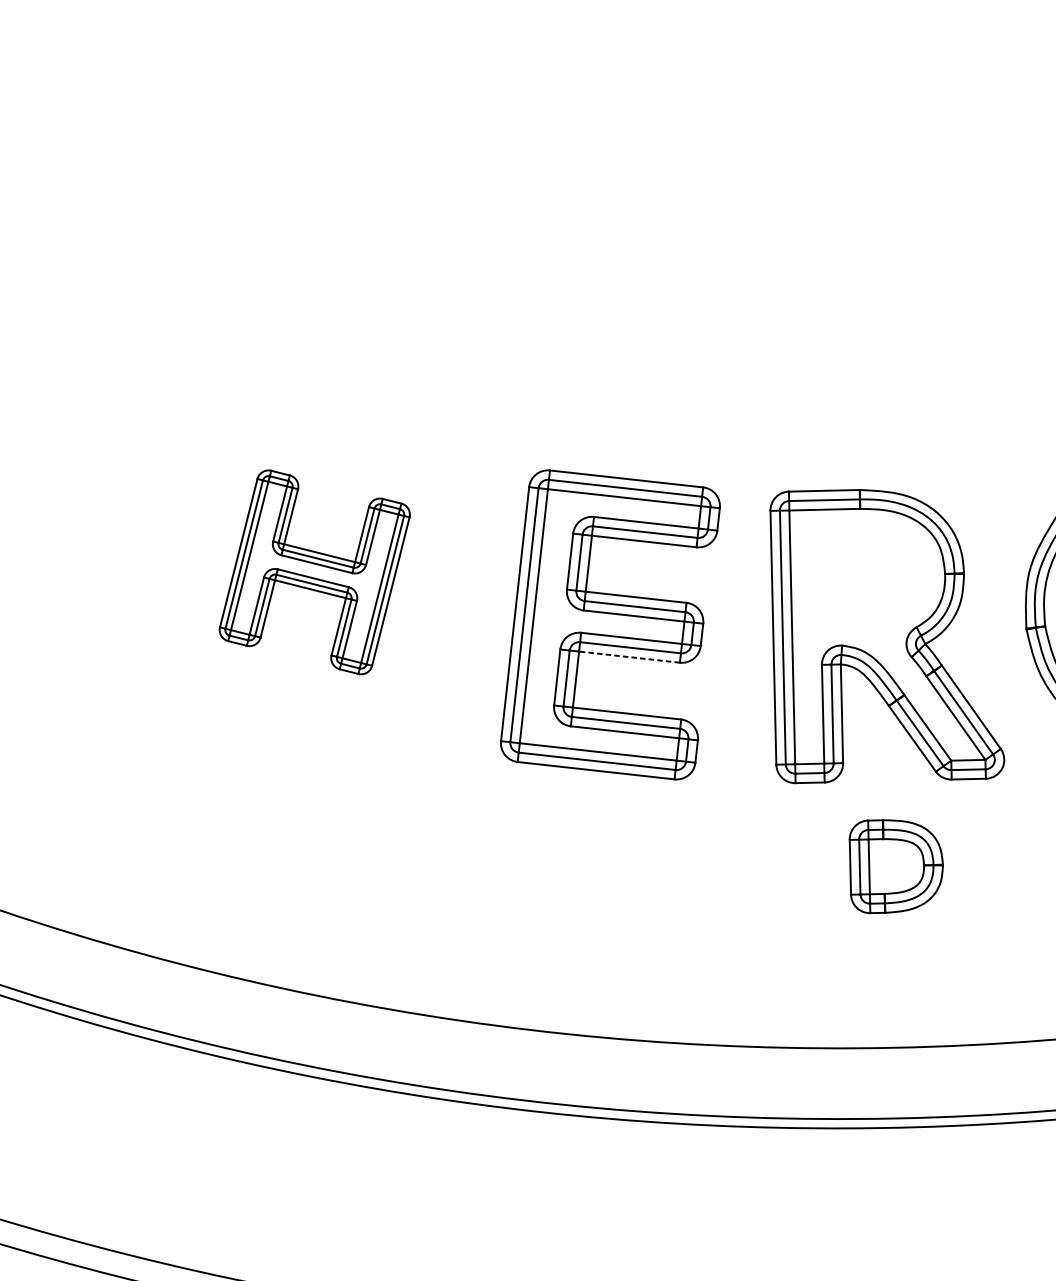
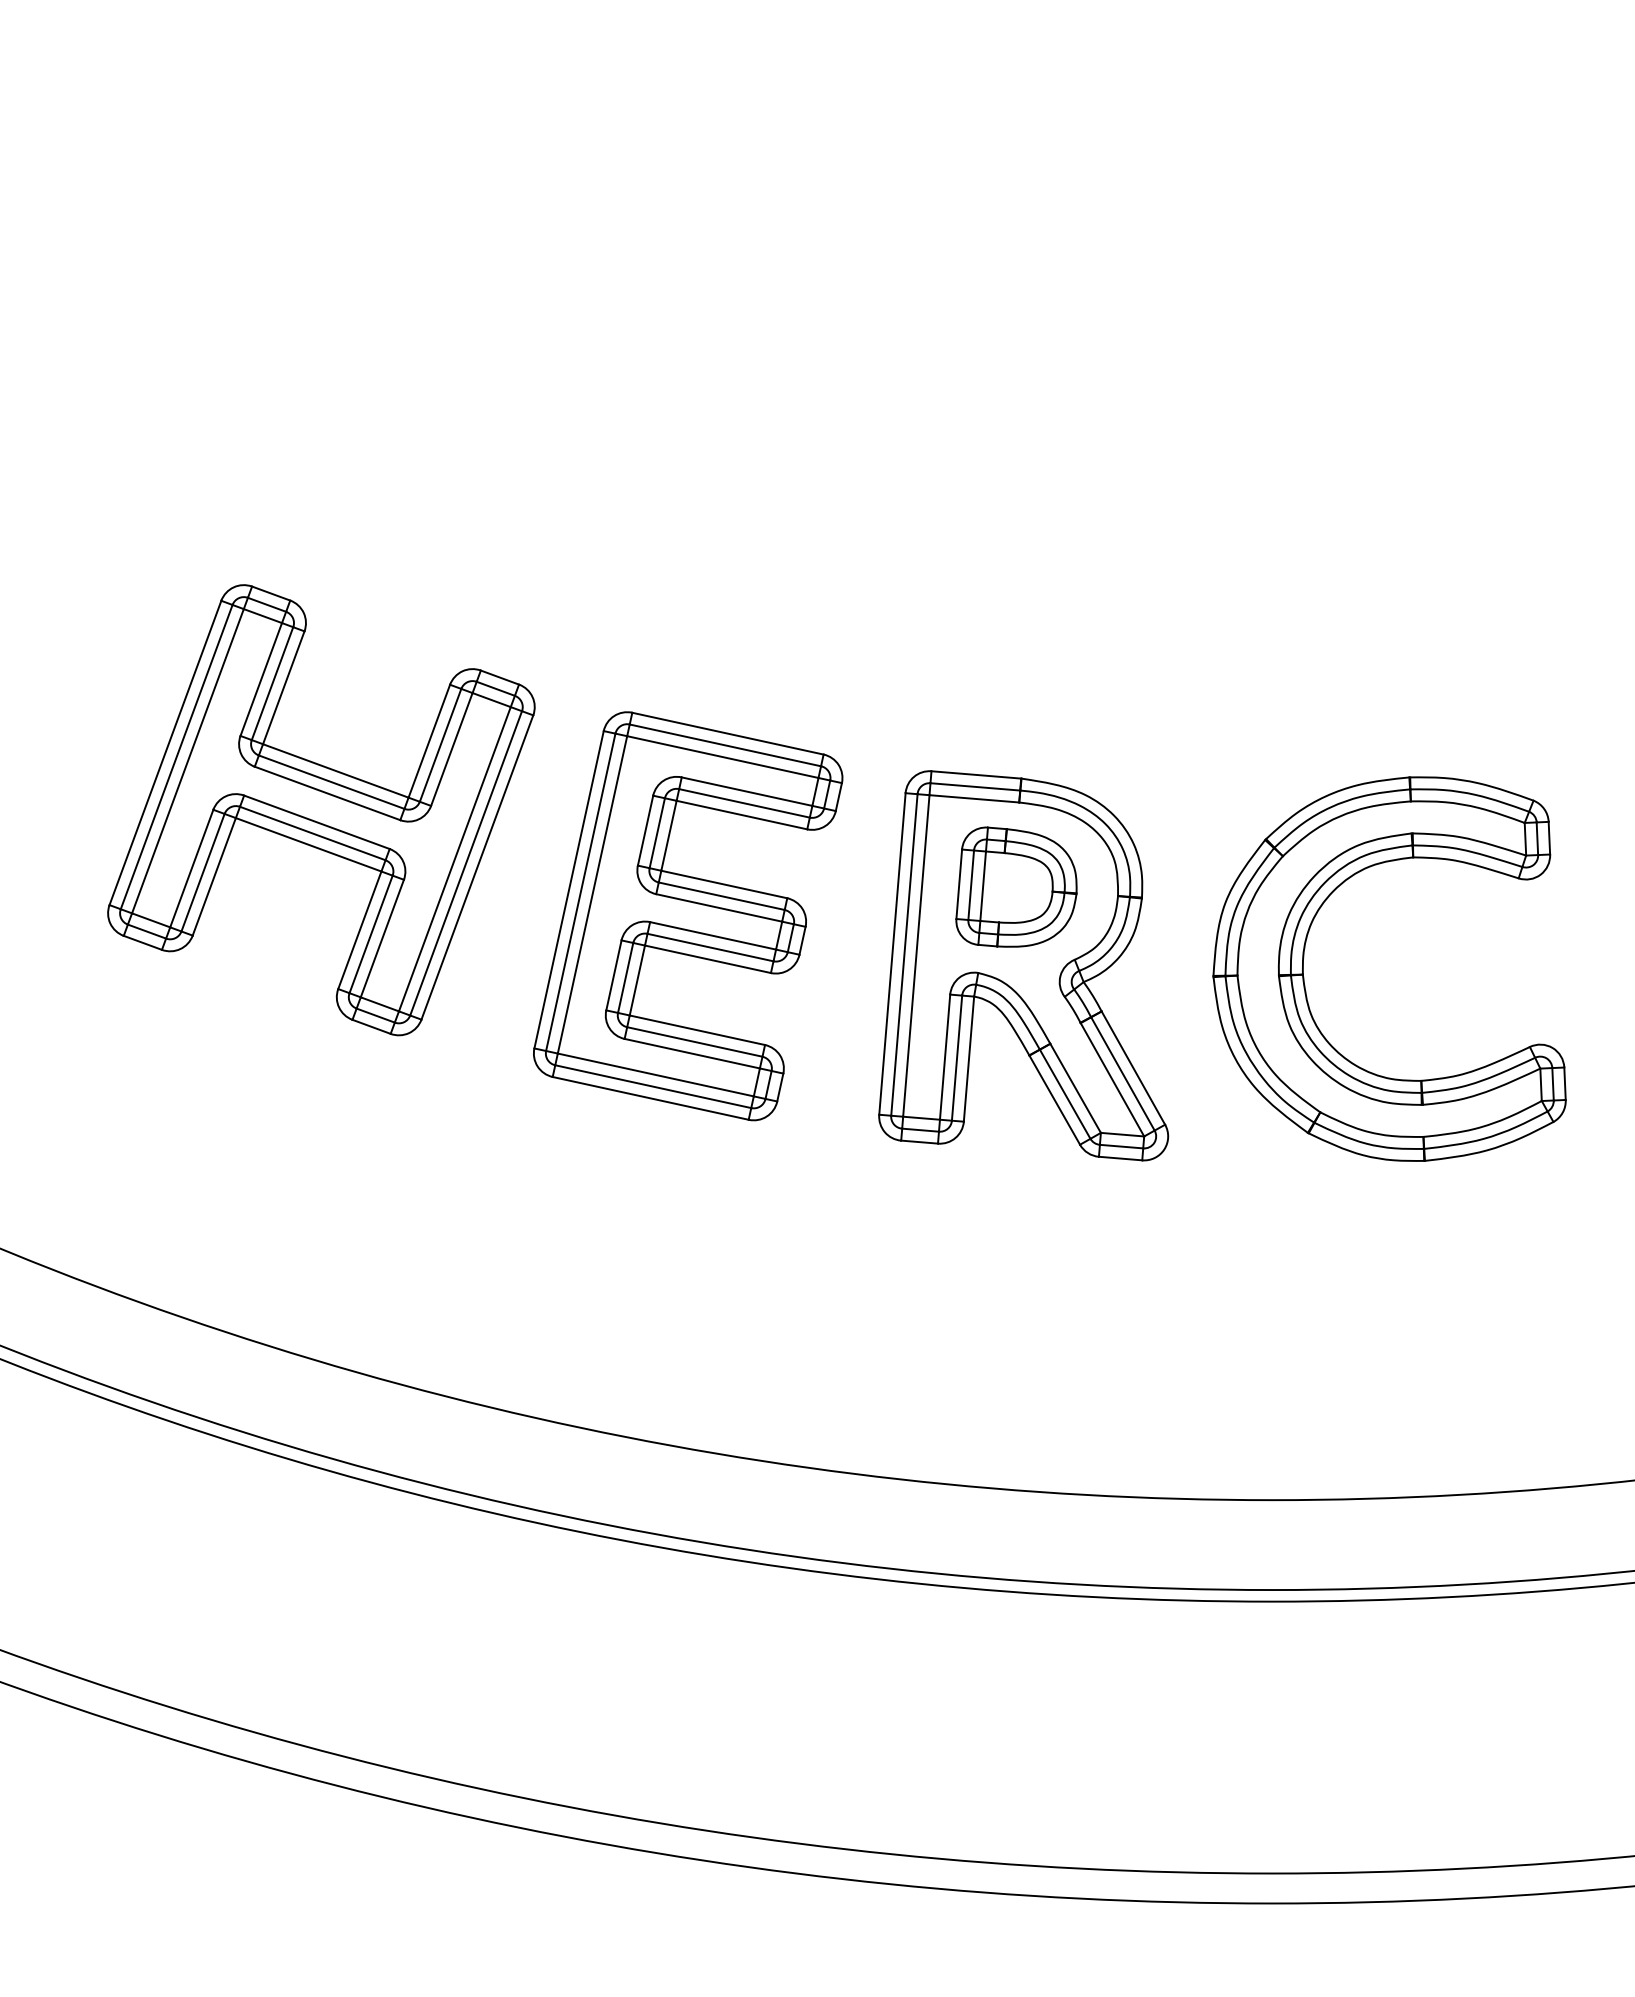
part: (314, 572) -> (321, 810), size x1.67
line: (629, 657) -> (707, 959), dashed -> solid
part: (895, 864) -> (1016, 886), moved

